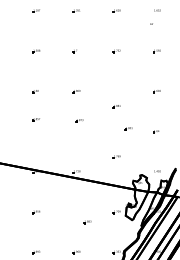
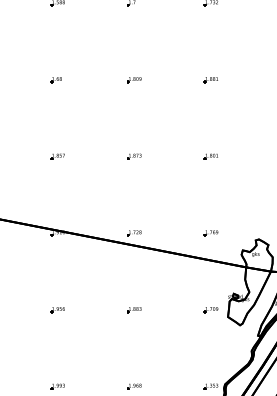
part: (116, 106) -> (210, 80), moved
part: (35, 119) -> (55, 156), moved
part: (79, 120) -> (134, 156), moved
part: (128, 128) -> (210, 156), moved
part: (116, 156) -> (210, 232), moved
part: (87, 222) -> (134, 310), moved

